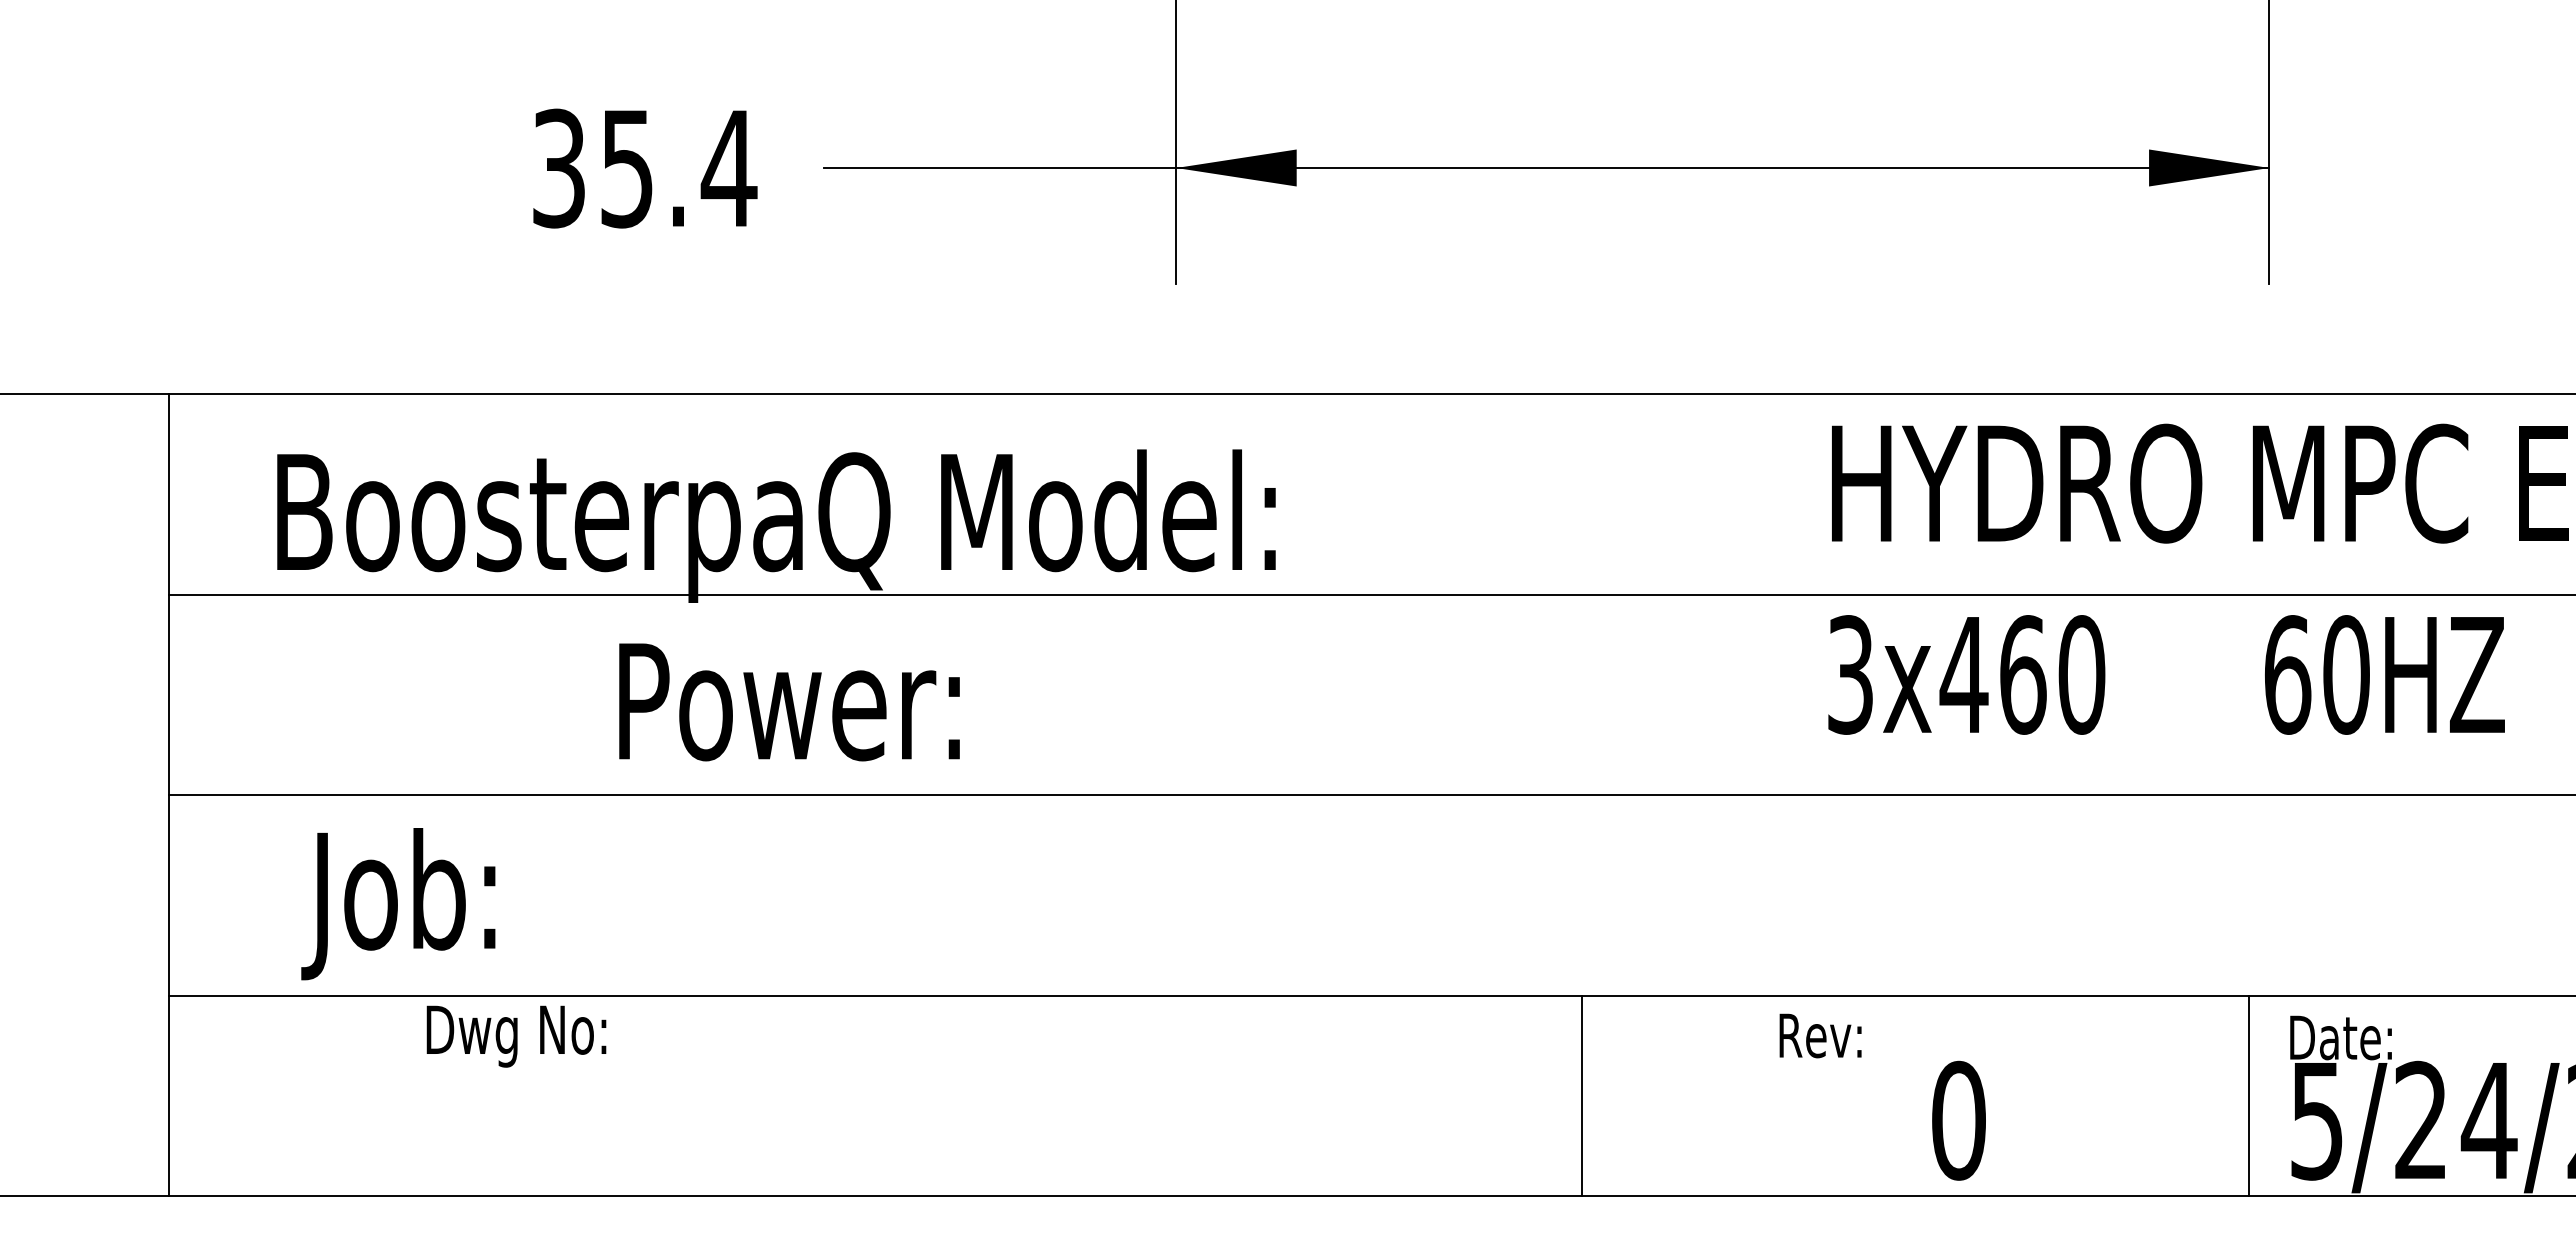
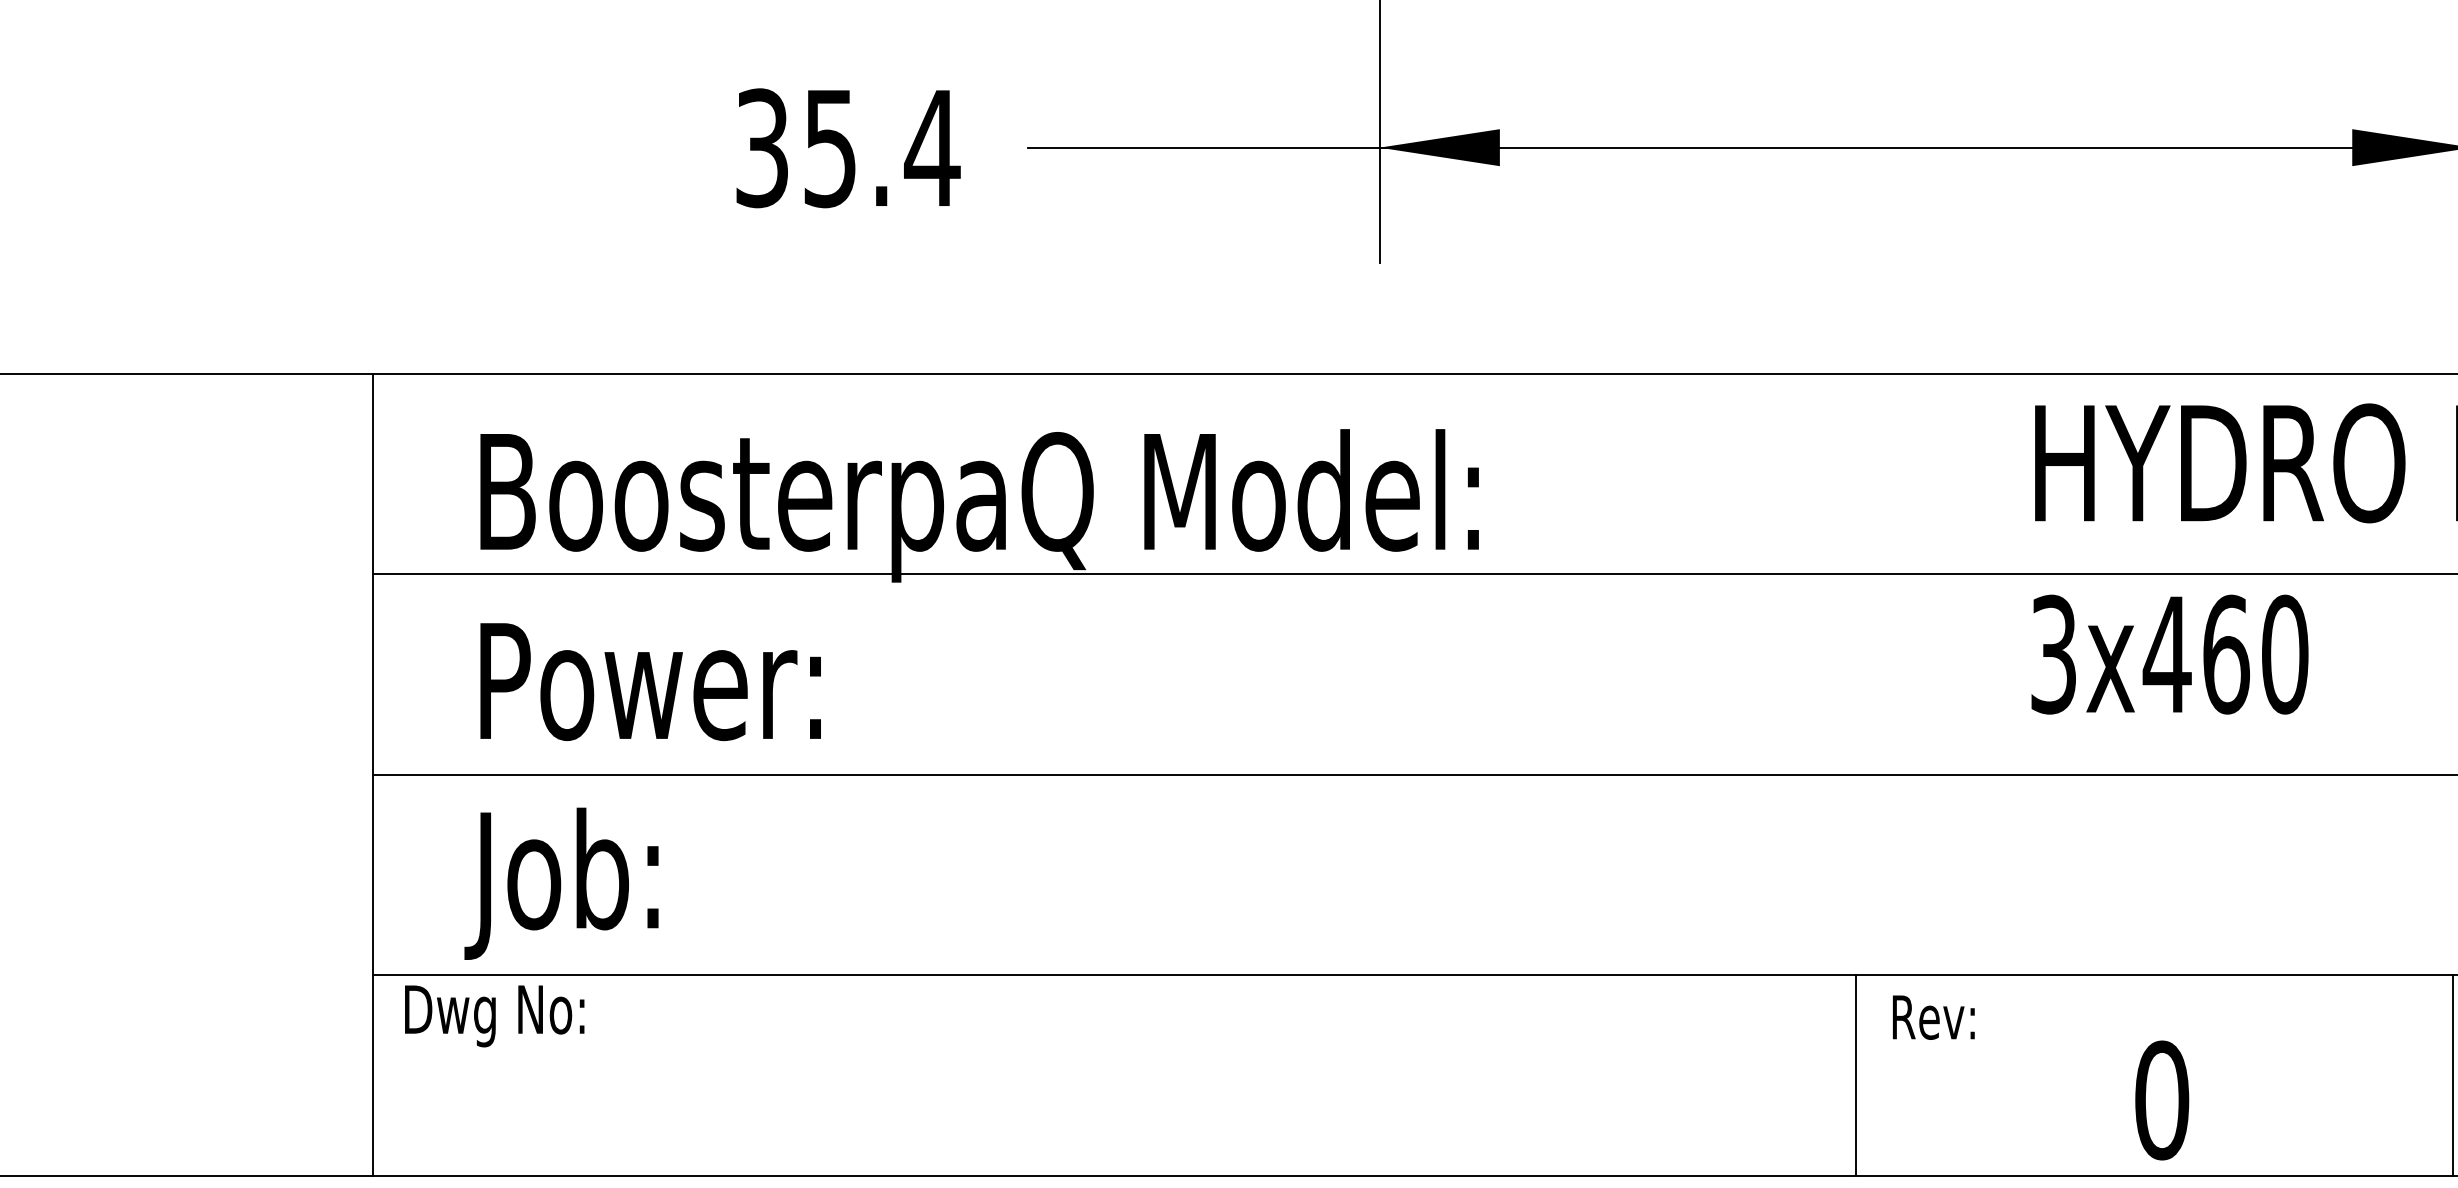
text: (789, 702) -> (650, 682), moved
text: (398, 904) -> (561, 884), moved
text: (1820, 1035) -> (1933, 1017), moved
text: (516, 1036) -> (494, 1016), moved
line: (1582, 1095) -> (1855, 1075), moved

